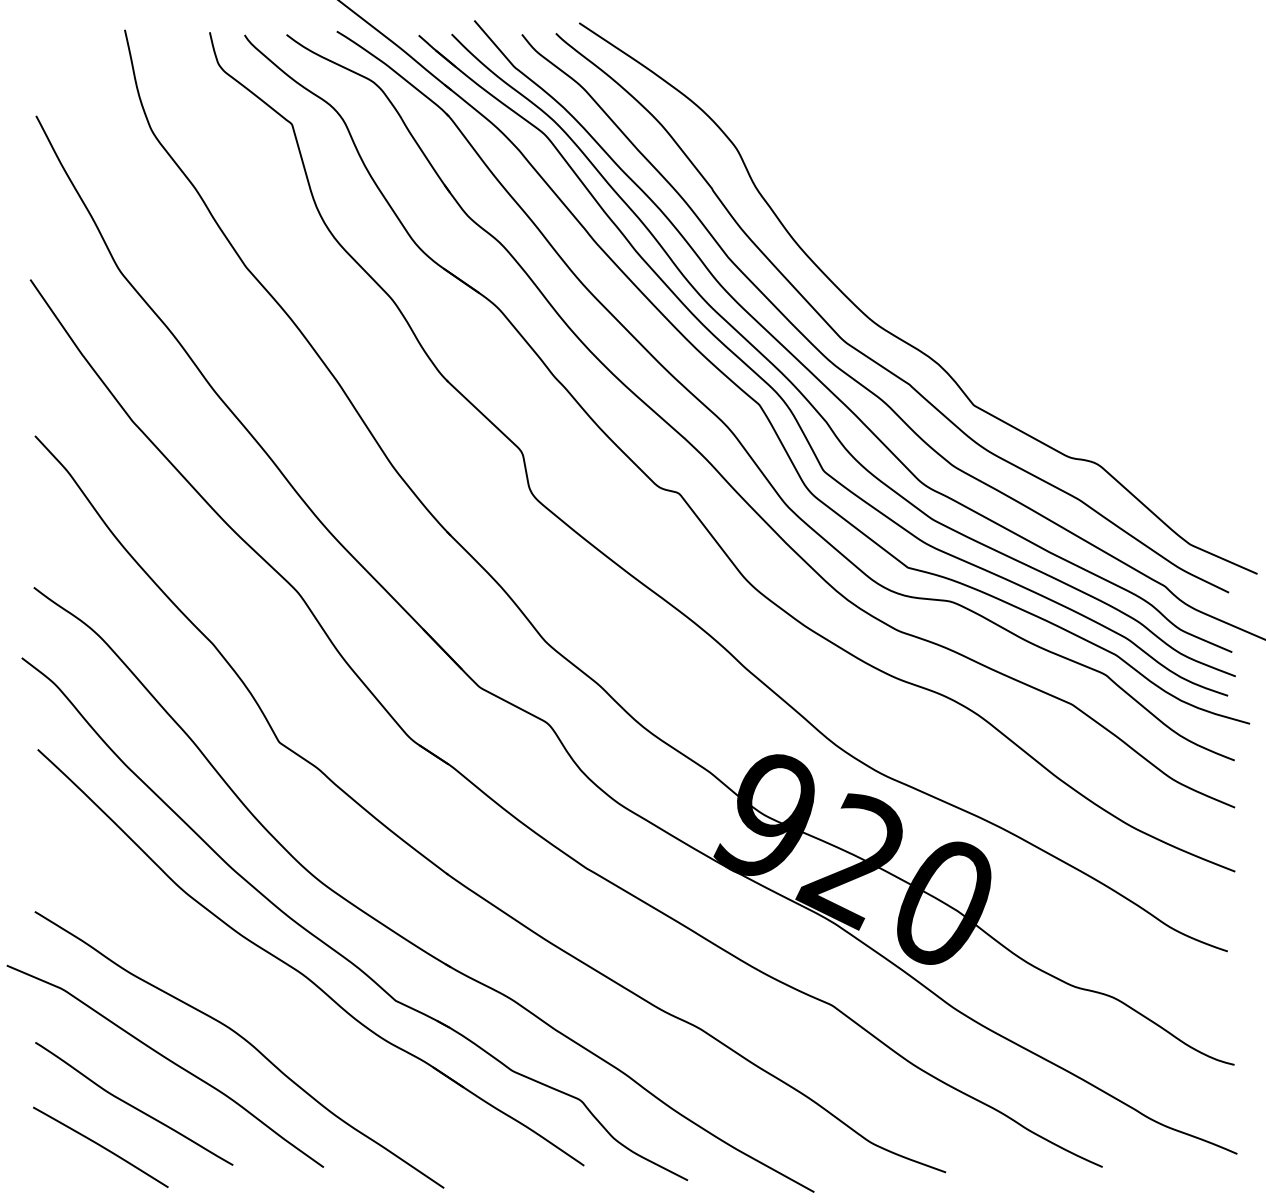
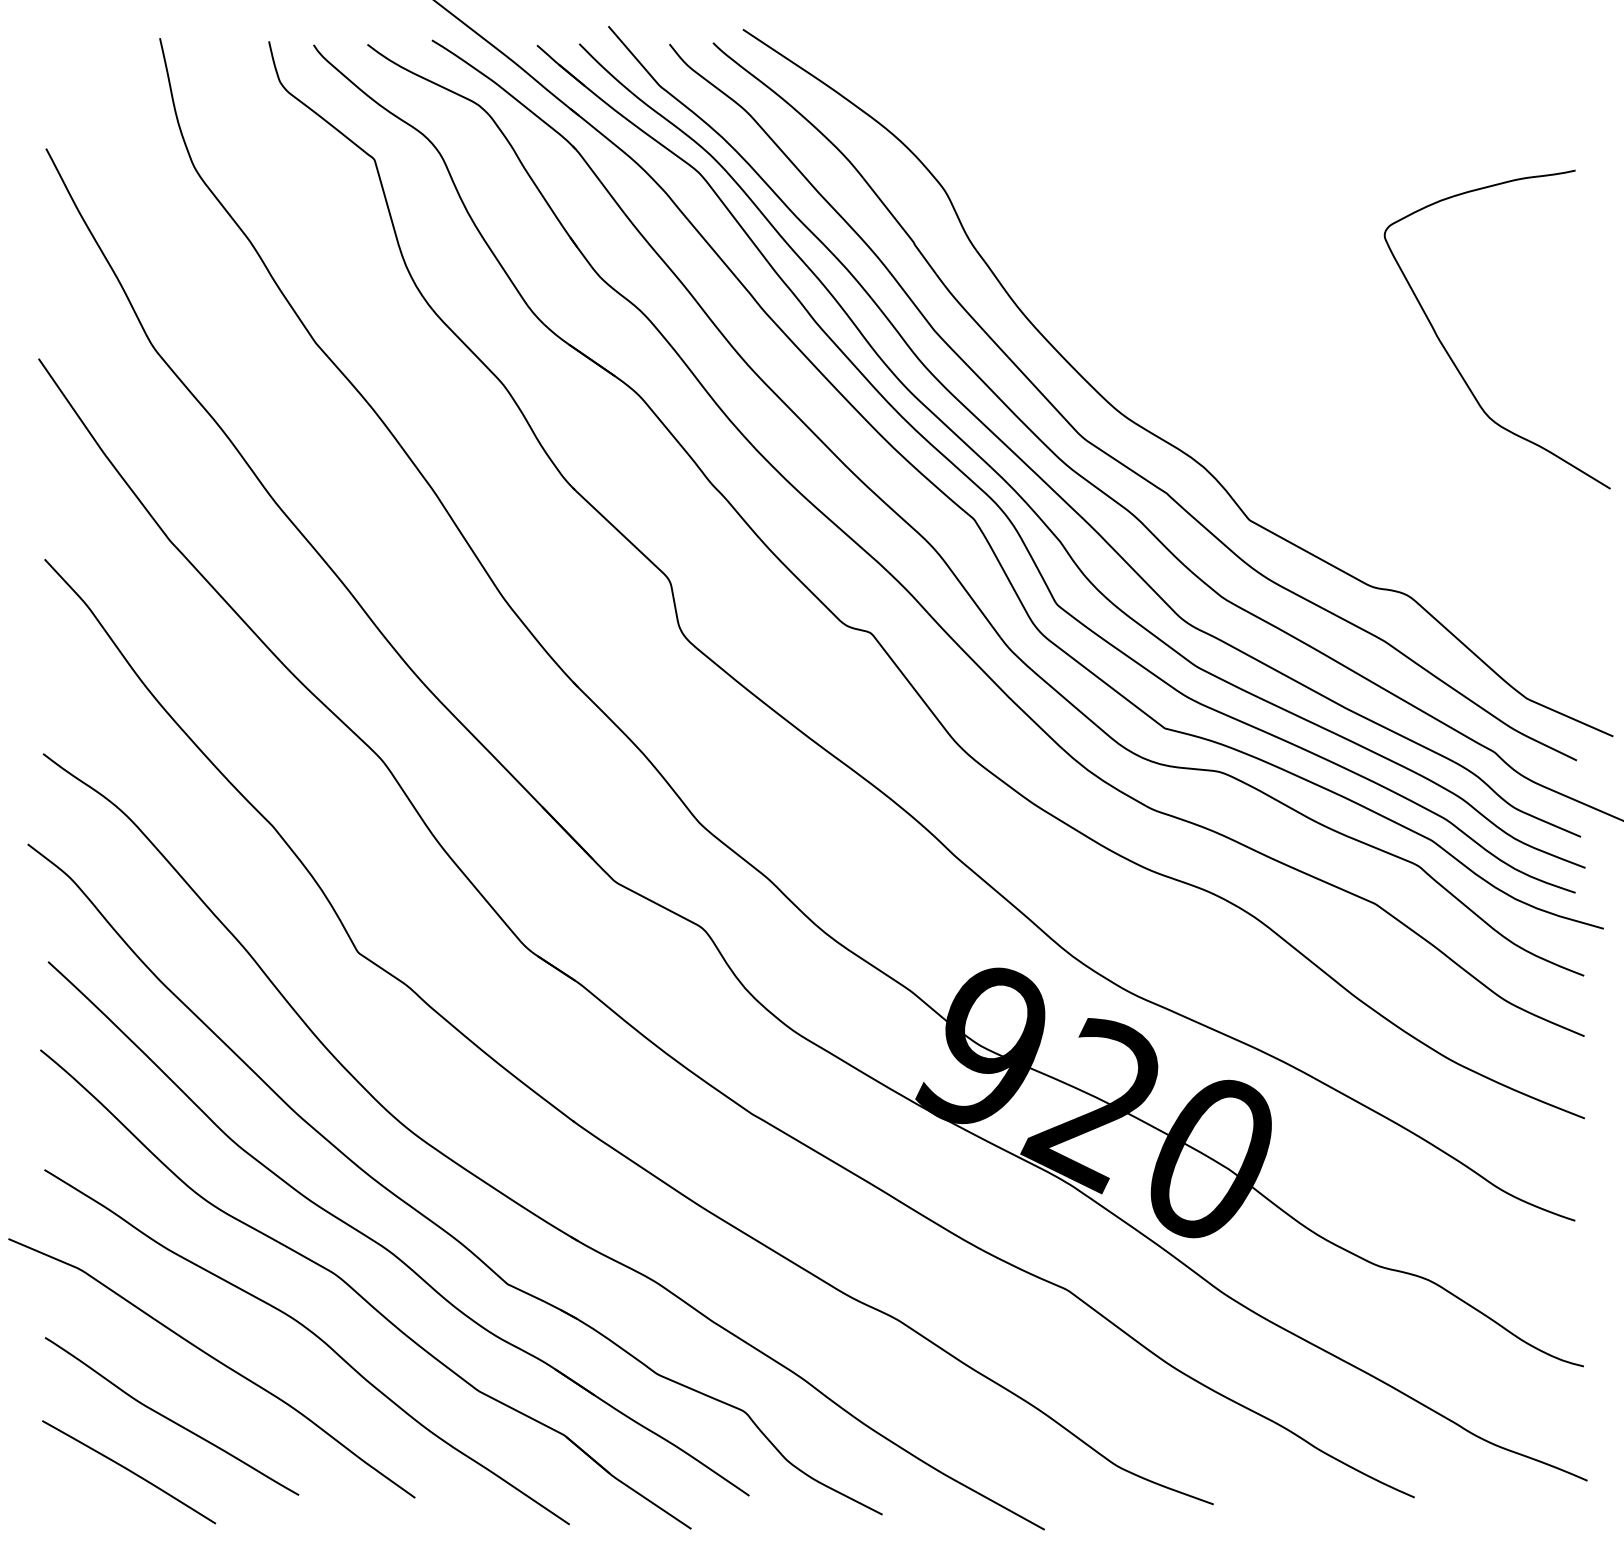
curve: (1131, 278) -> (1451, 357), added
part: (281, 1008) -> (360, 1294), added

